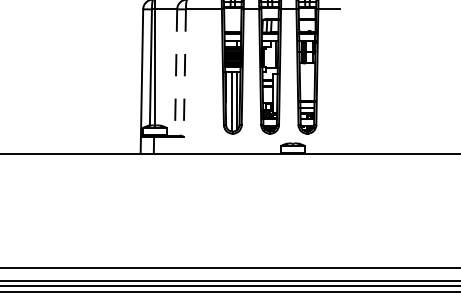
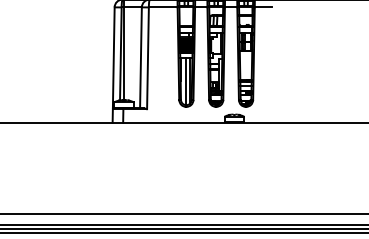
line: (176, 72) -> (141, 57), dashed -> solid
line: (184, 73) -> (147, 58), dashed -> solid

